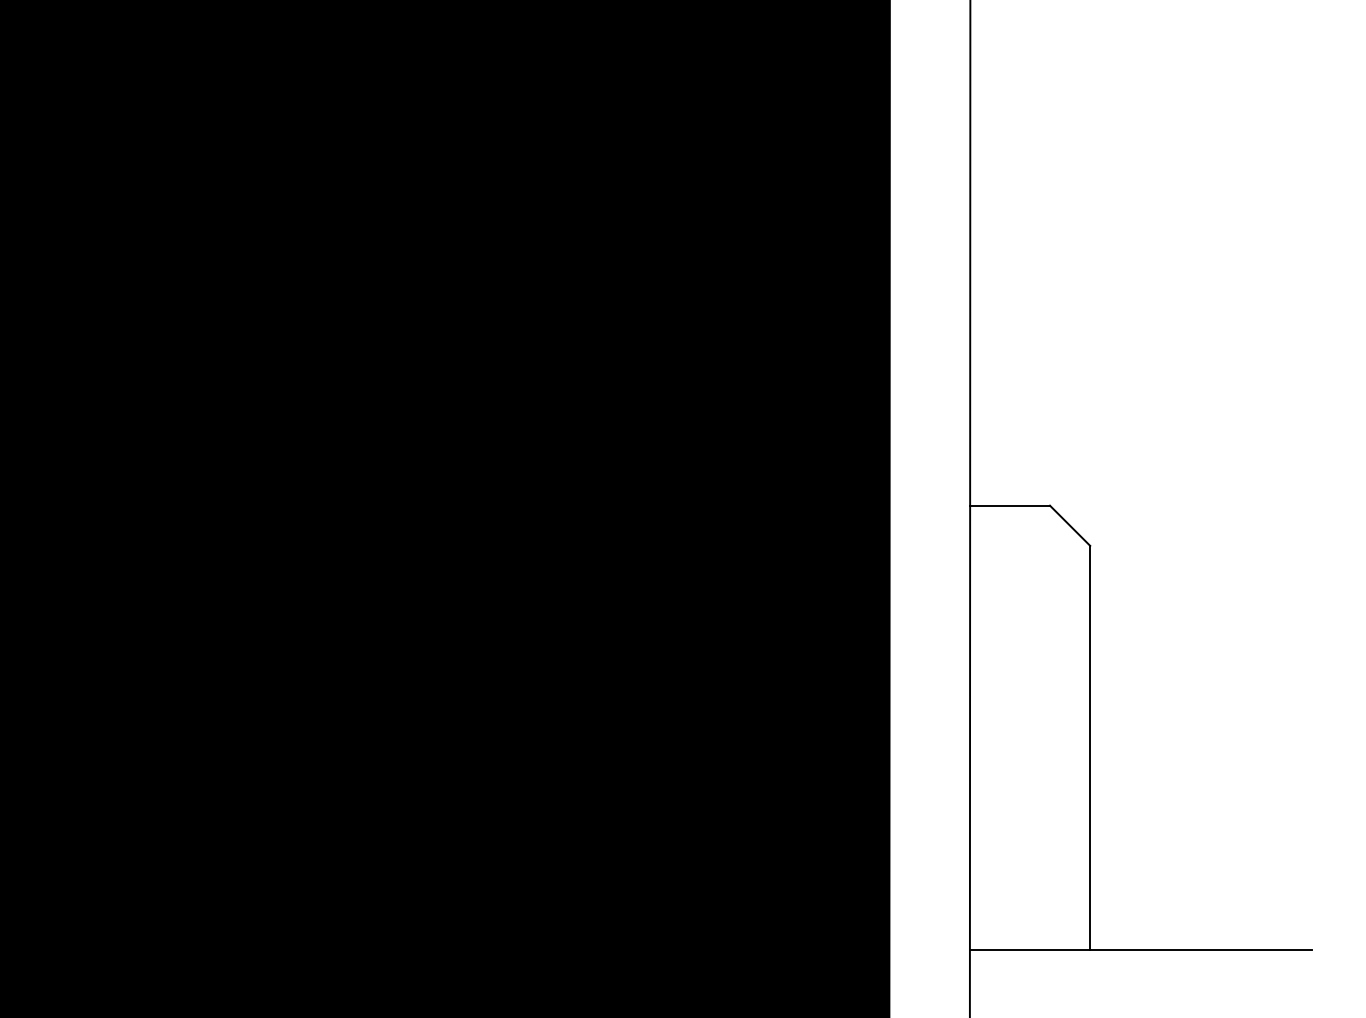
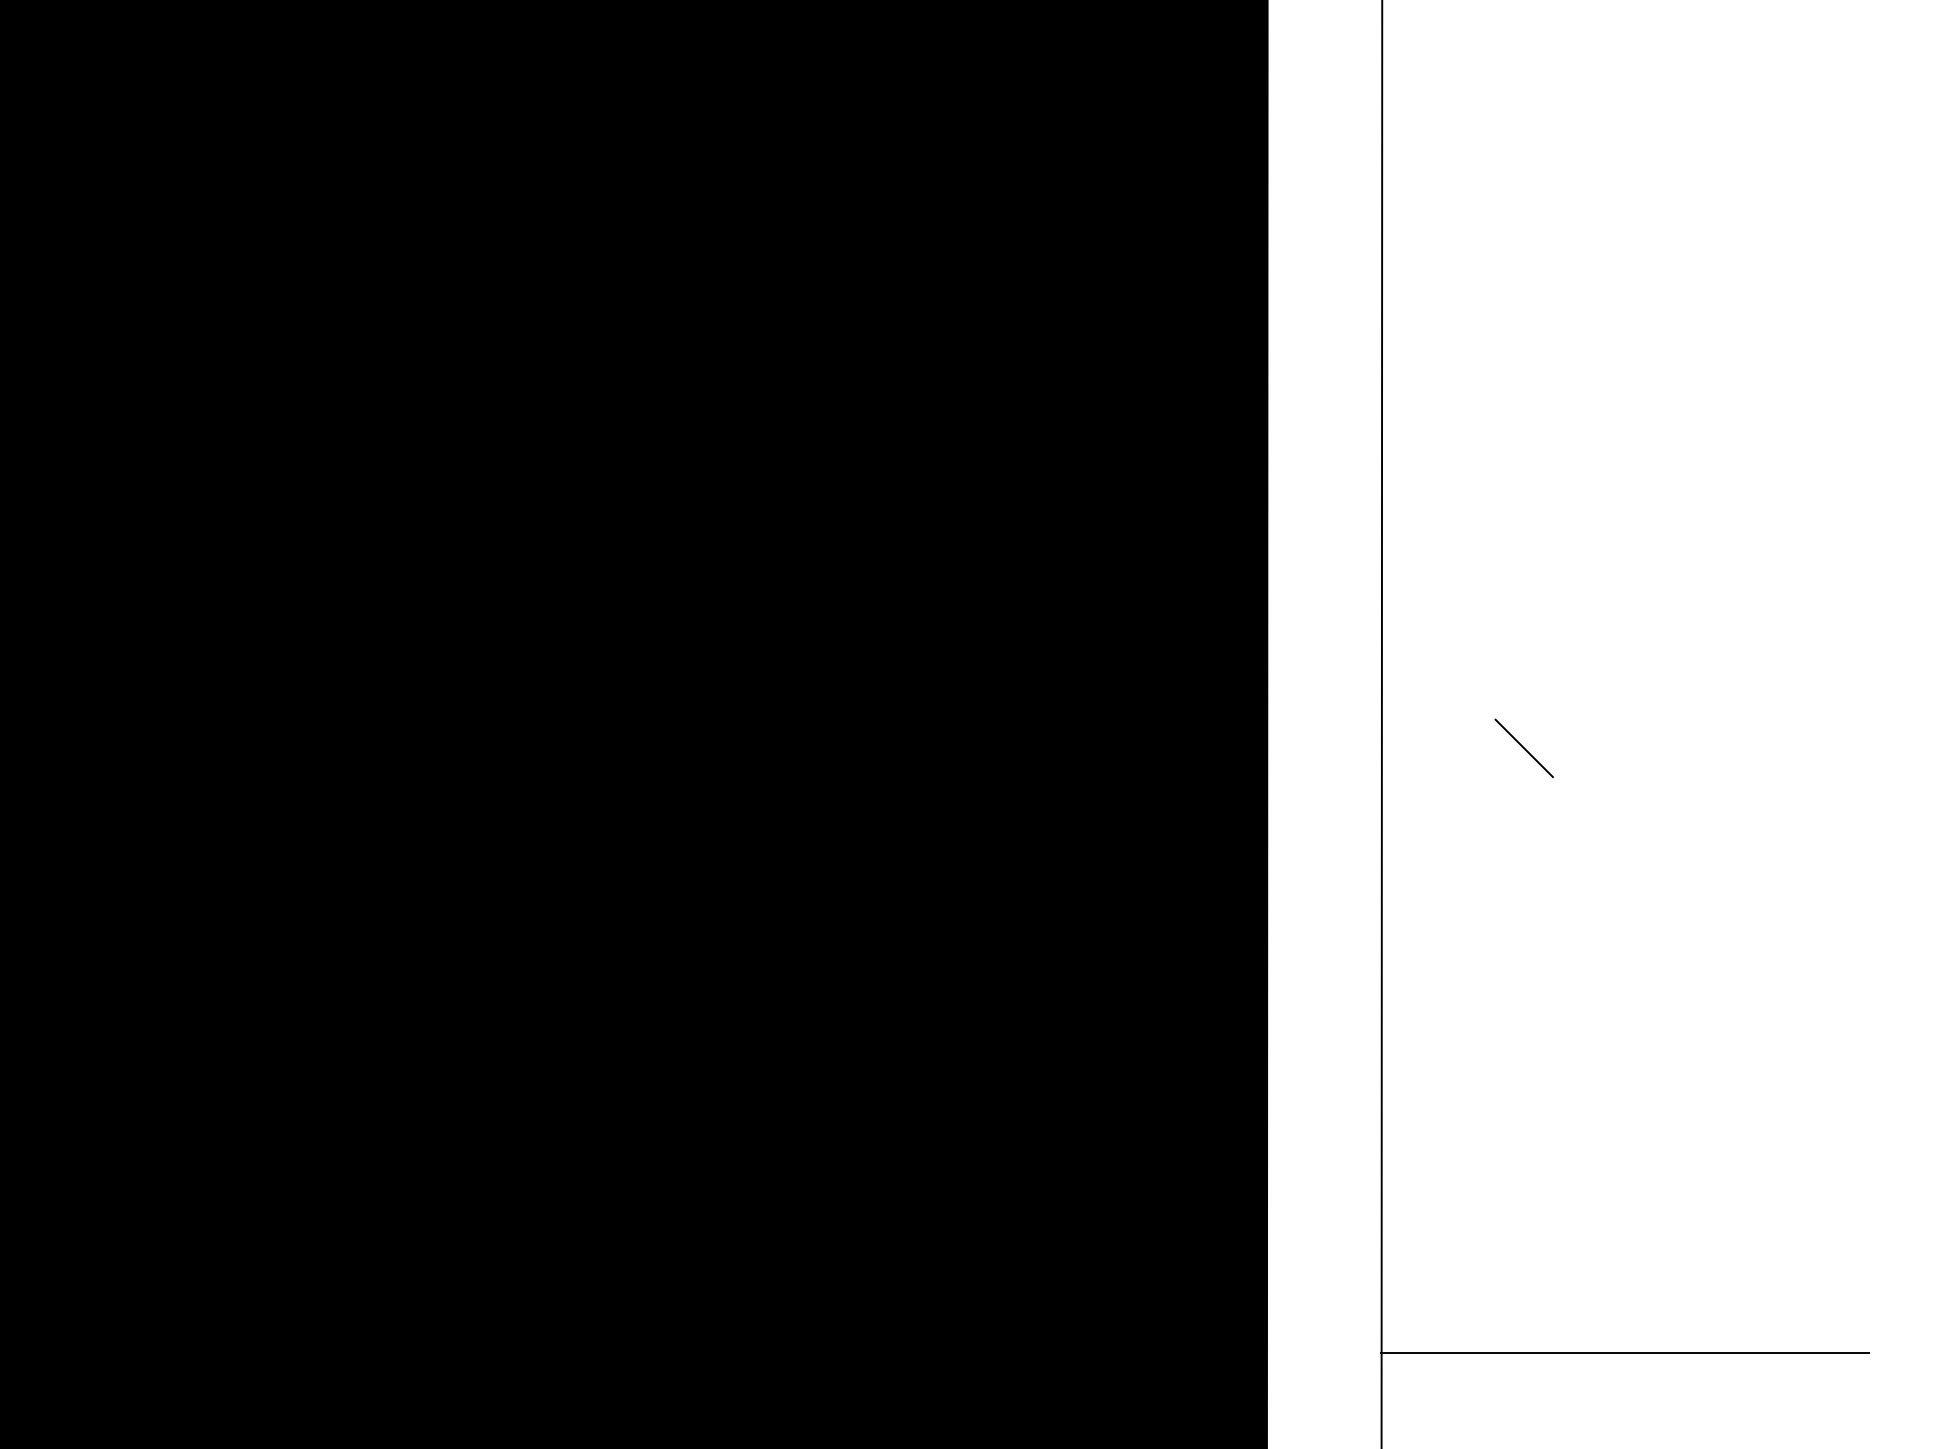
line: (1009, 506) -> (1438, 720), removed
line: (1089, 747) -> (1552, 1064), removed

